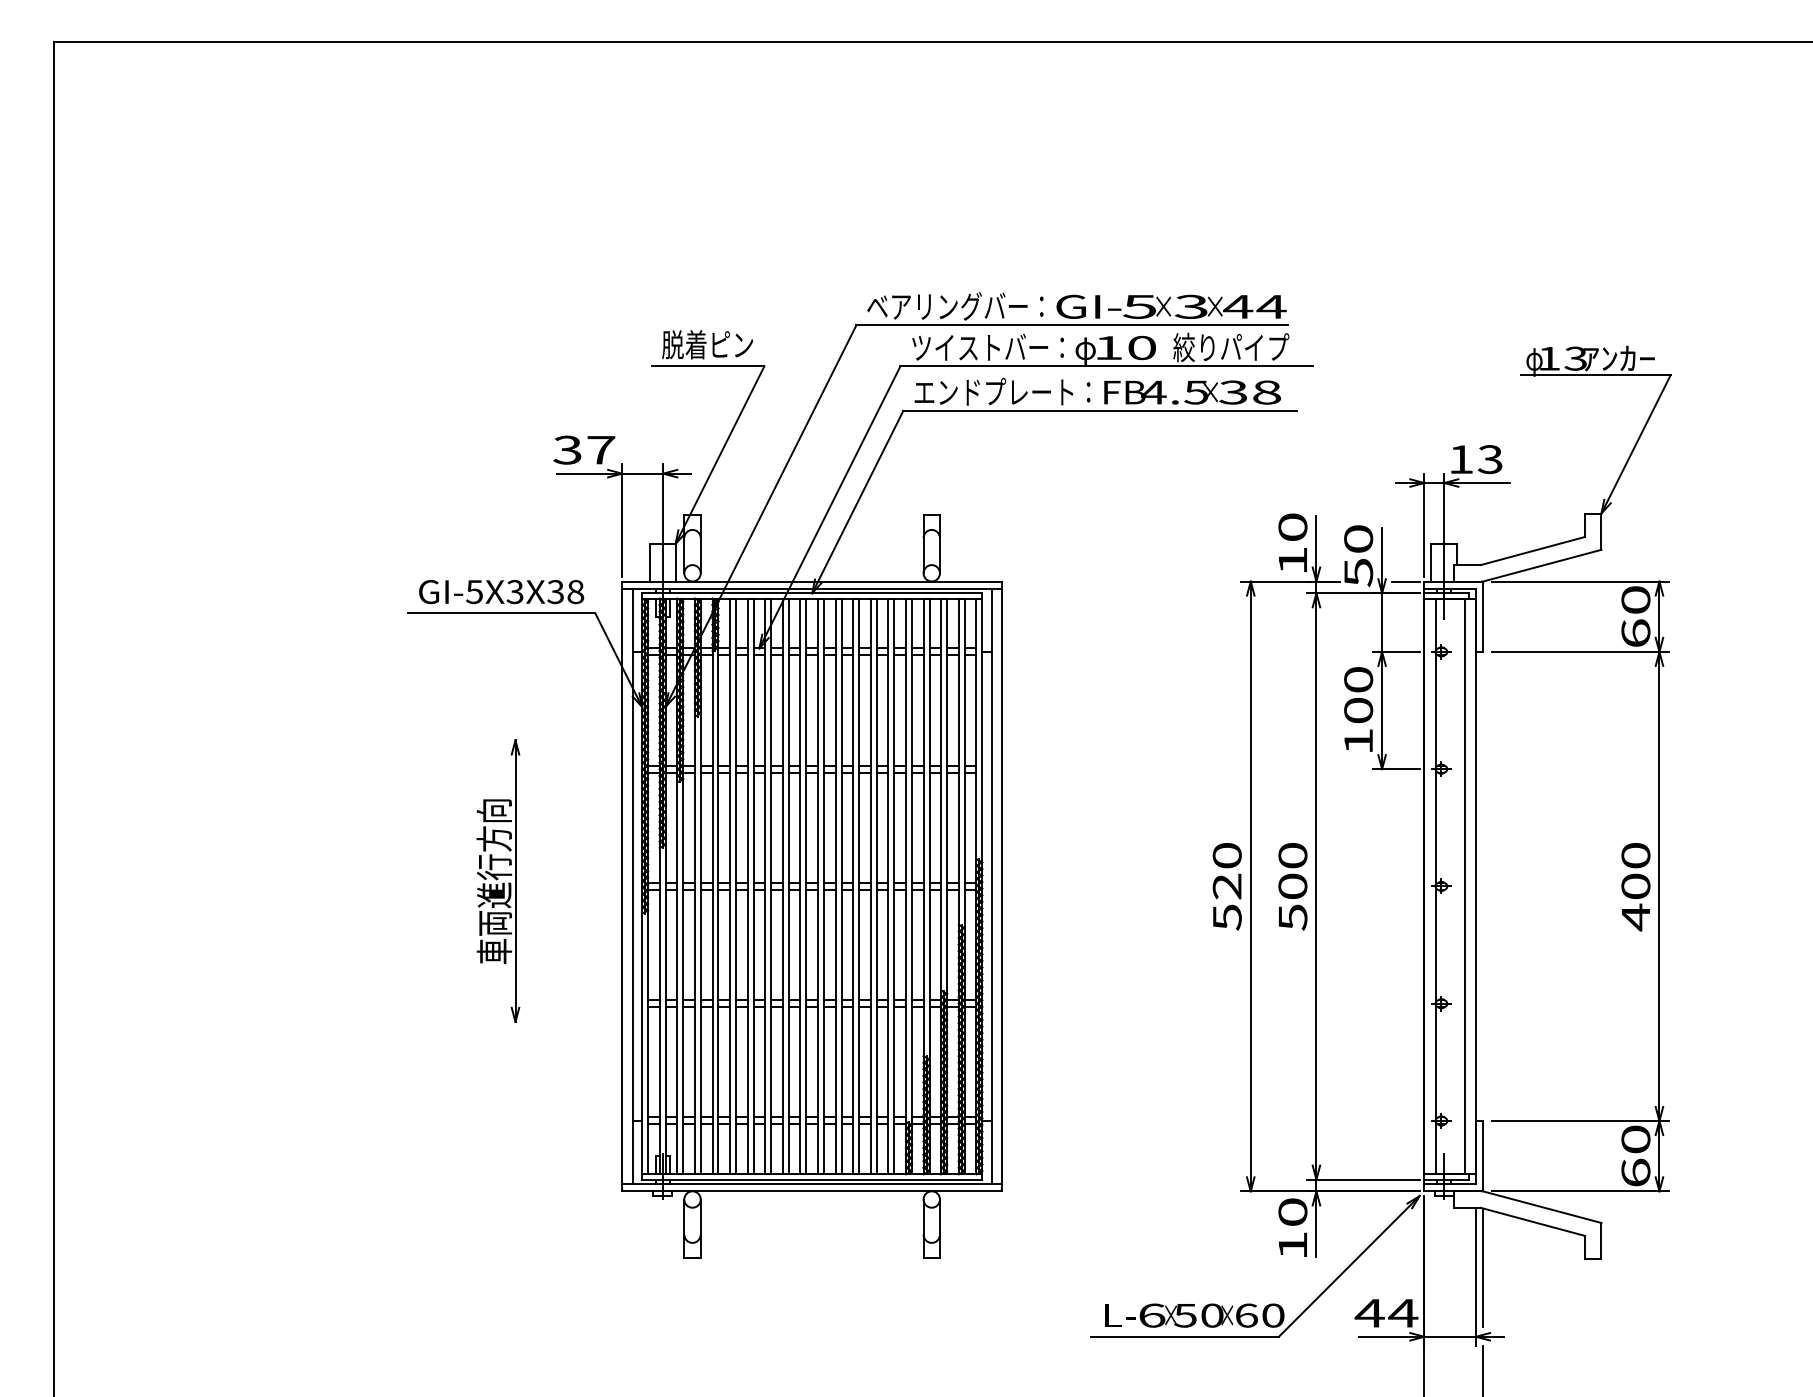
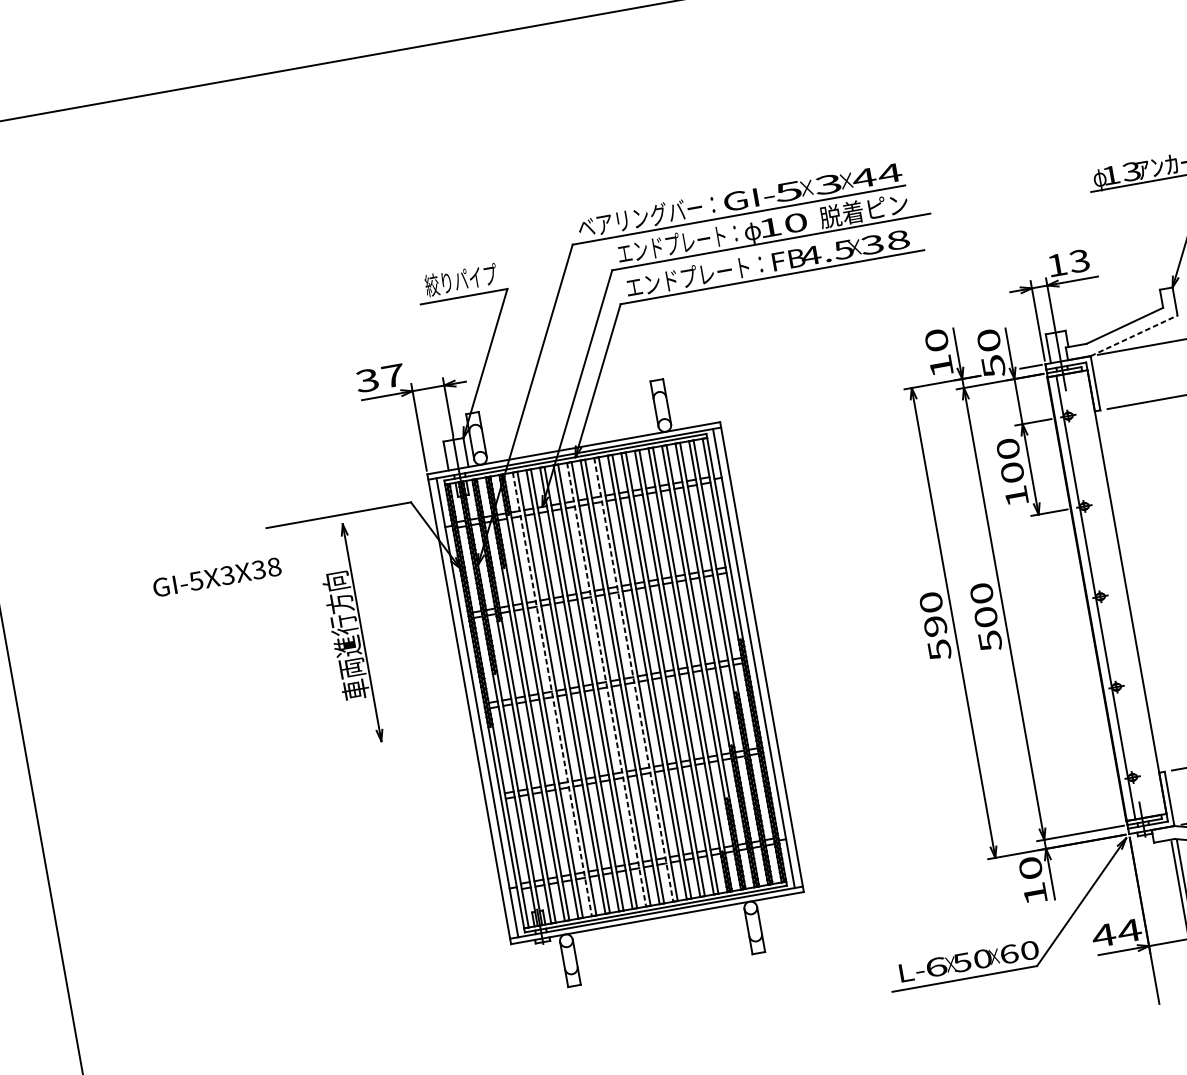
text: (707, 344) -> (460, 279), 脱着ピン -> 絞りパイプ
text: (988, 347) -> (677, 243), ツイストバー： -> エンドプレート：
text: (1231, 347) -> (864, 210), 絞りパイプ -> 脱着ピン
line: (1542, 565) -> (1134, 335), solid -> dashed
text: (501, 592) -> (217, 577), moved
part: (498, 880) -> (348, 634), moved
line: (730, 886) -> (552, 694), solid -> dashed
line: (800, 886) -> (606, 684), solid -> dashed
line: (835, 886) -> (633, 680), solid -> dashed
text: (1227, 886) -> (935, 626), 520 -> 590
line: (1464, 886) -> (1118, 593), removed

